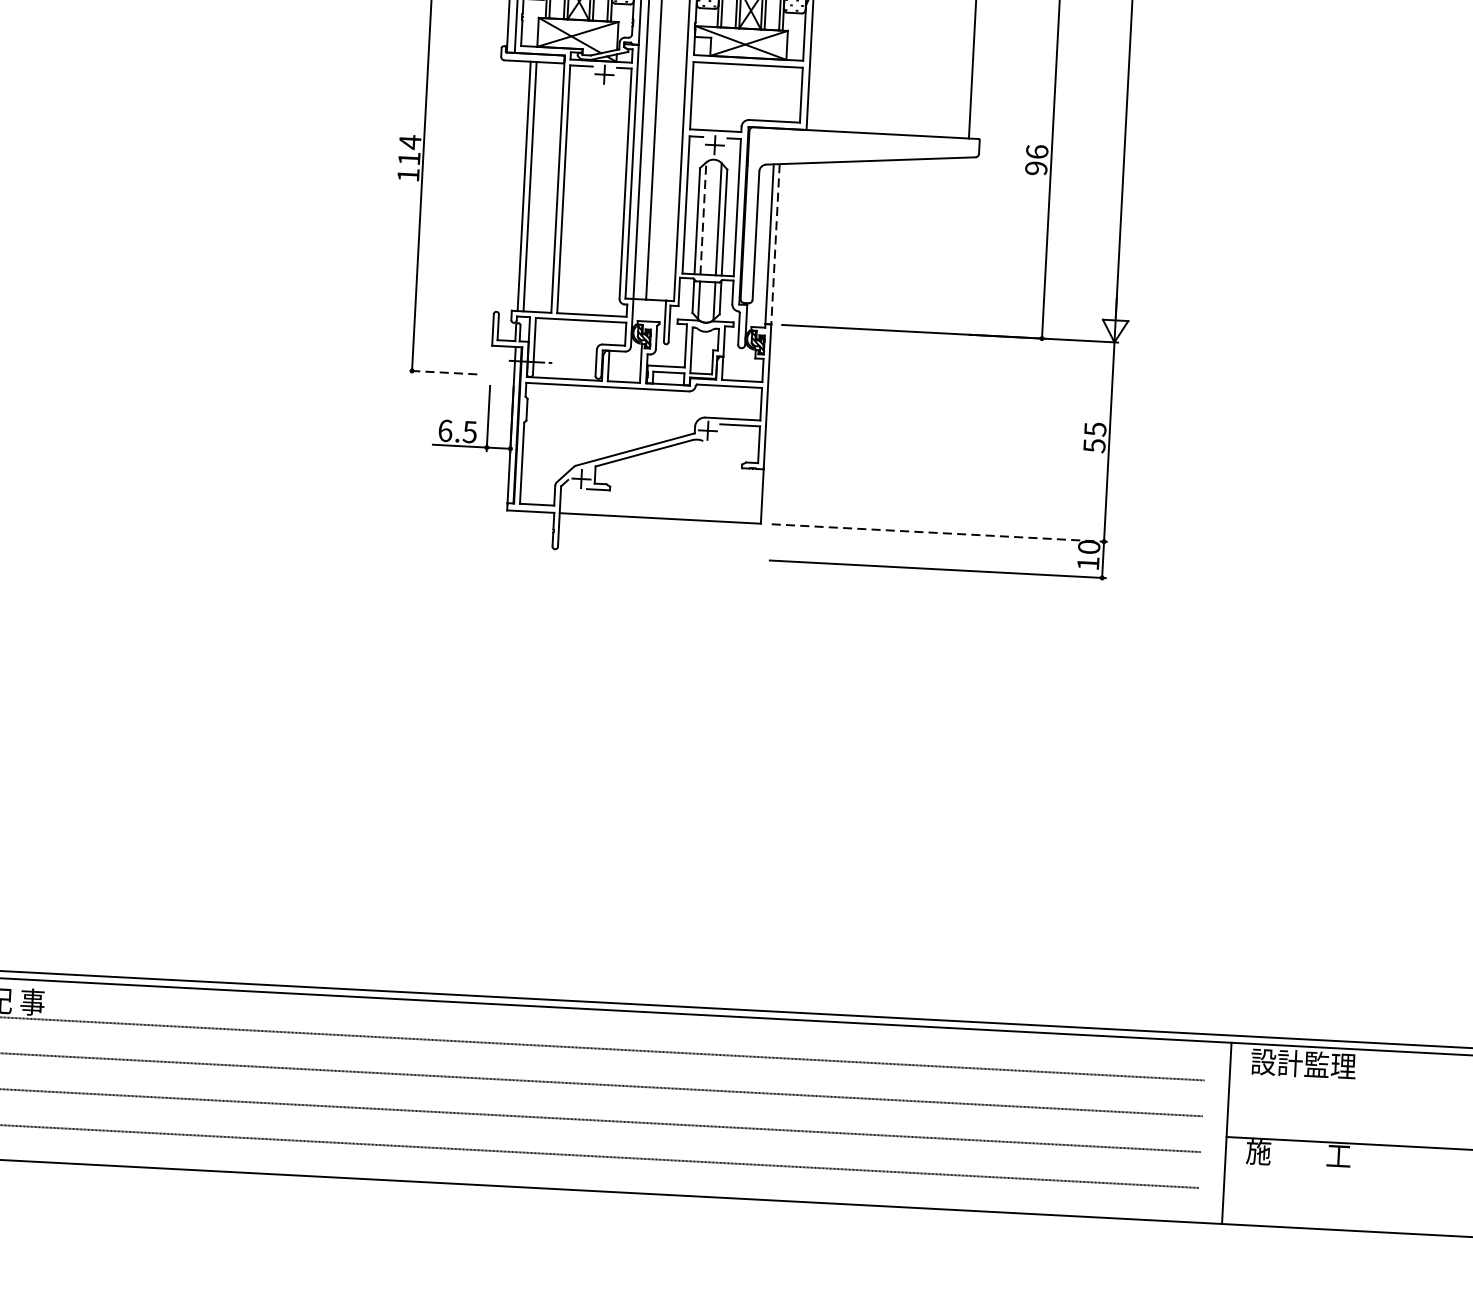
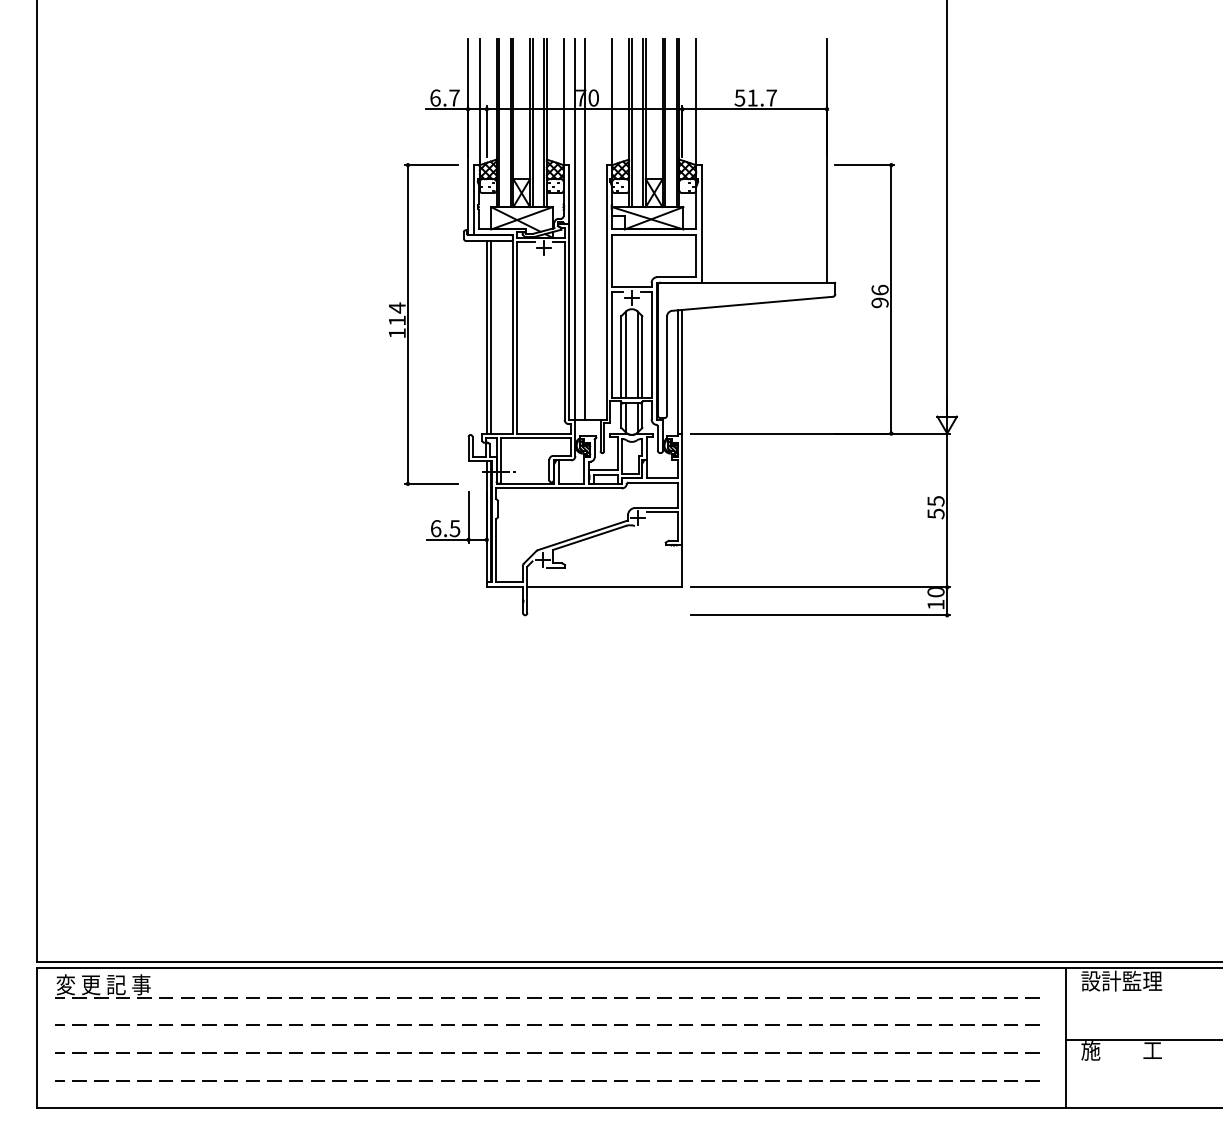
line: (702, 218) -> (625, 354), dashed -> solid
line: (775, 243) -> (682, 371), dashed -> solid
line: (442, 372) -> (431, 483), dashed -> solid
line: (939, 533) -> (820, 587), dashed -> solid

